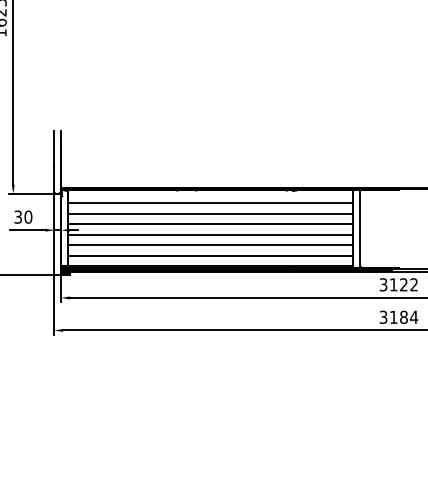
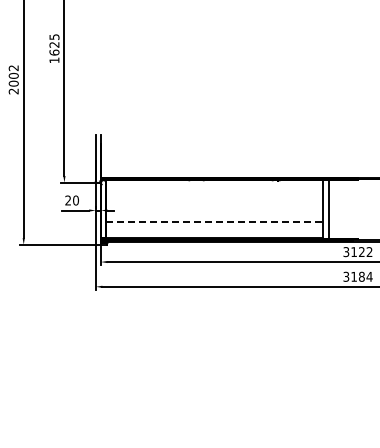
line: (210, 203) -> (214, 190), removed
line: (210, 213) -> (214, 197), removed
text: (18, 217) -> (68, 200), 30 -> 20
line: (210, 223) -> (214, 205), removed
line: (210, 234) -> (214, 213), removed
line: (210, 244) -> (214, 221), solid -> dashed
line: (210, 255) -> (214, 229), removed

